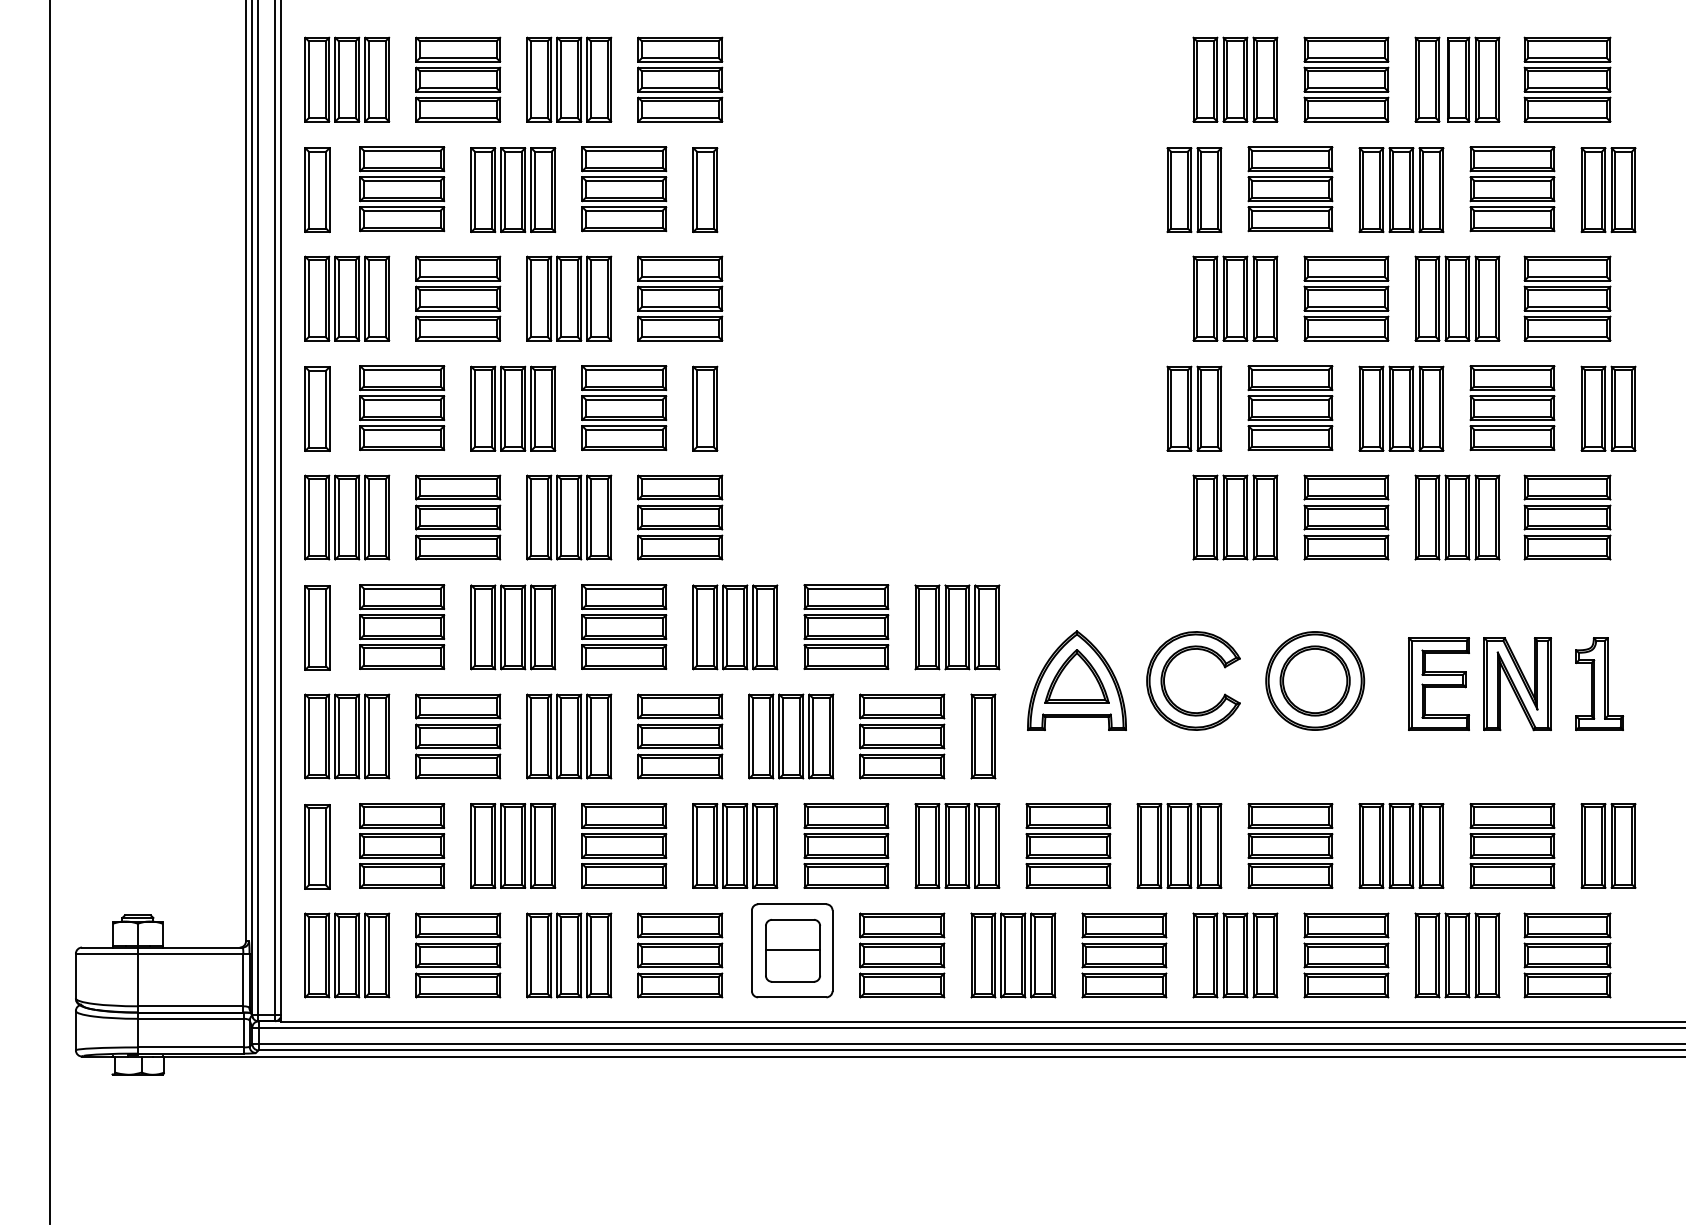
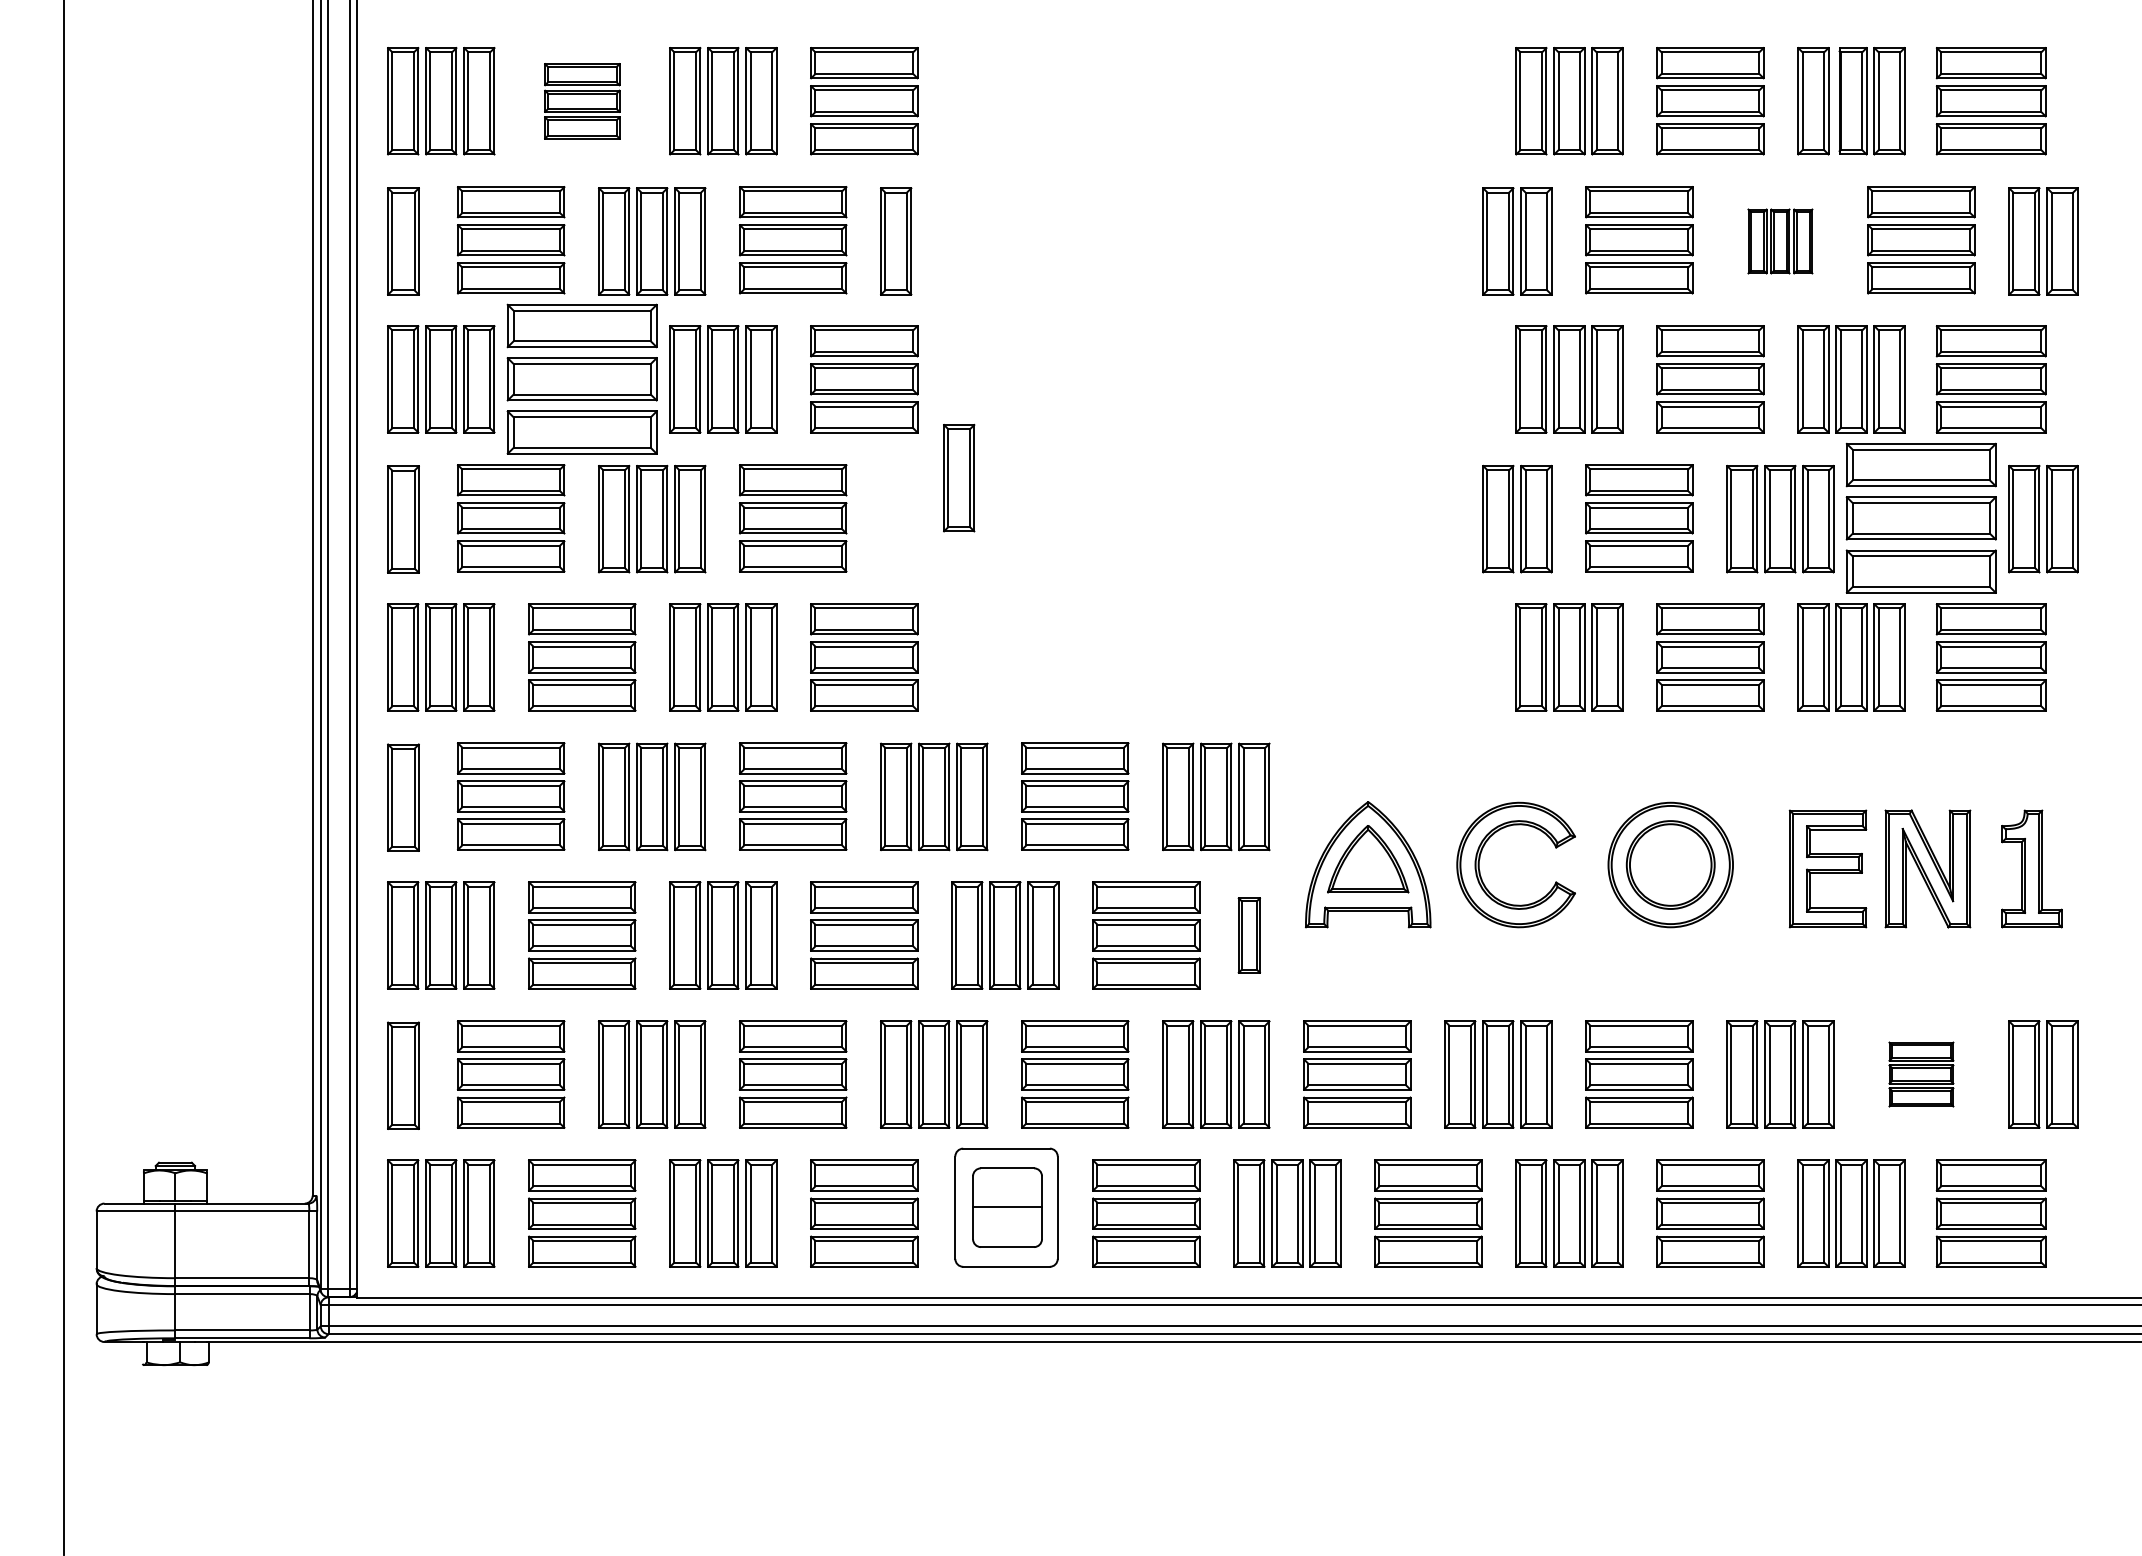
part: (458, 79) -> (582, 101), size x0.7
part: (1401, 190) -> (1780, 241), size x0.6
part: (458, 298) -> (582, 379), size x1.4
part: (705, 408) -> (959, 477), moved
part: (1512, 408) -> (1921, 518), size x1.4
part: (983, 736) -> (1249, 935), size x0.7
part: (1512, 845) -> (1921, 1074), size x0.6

